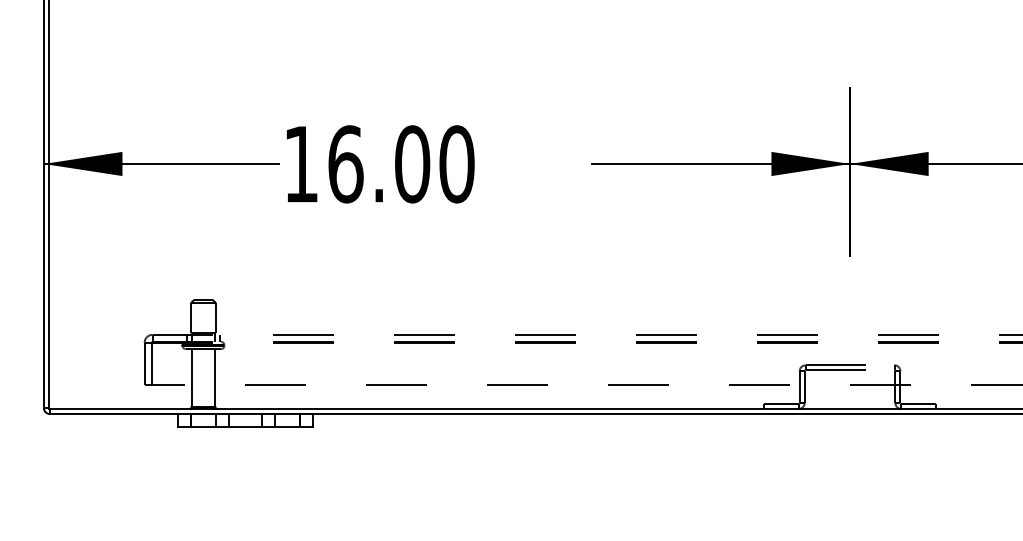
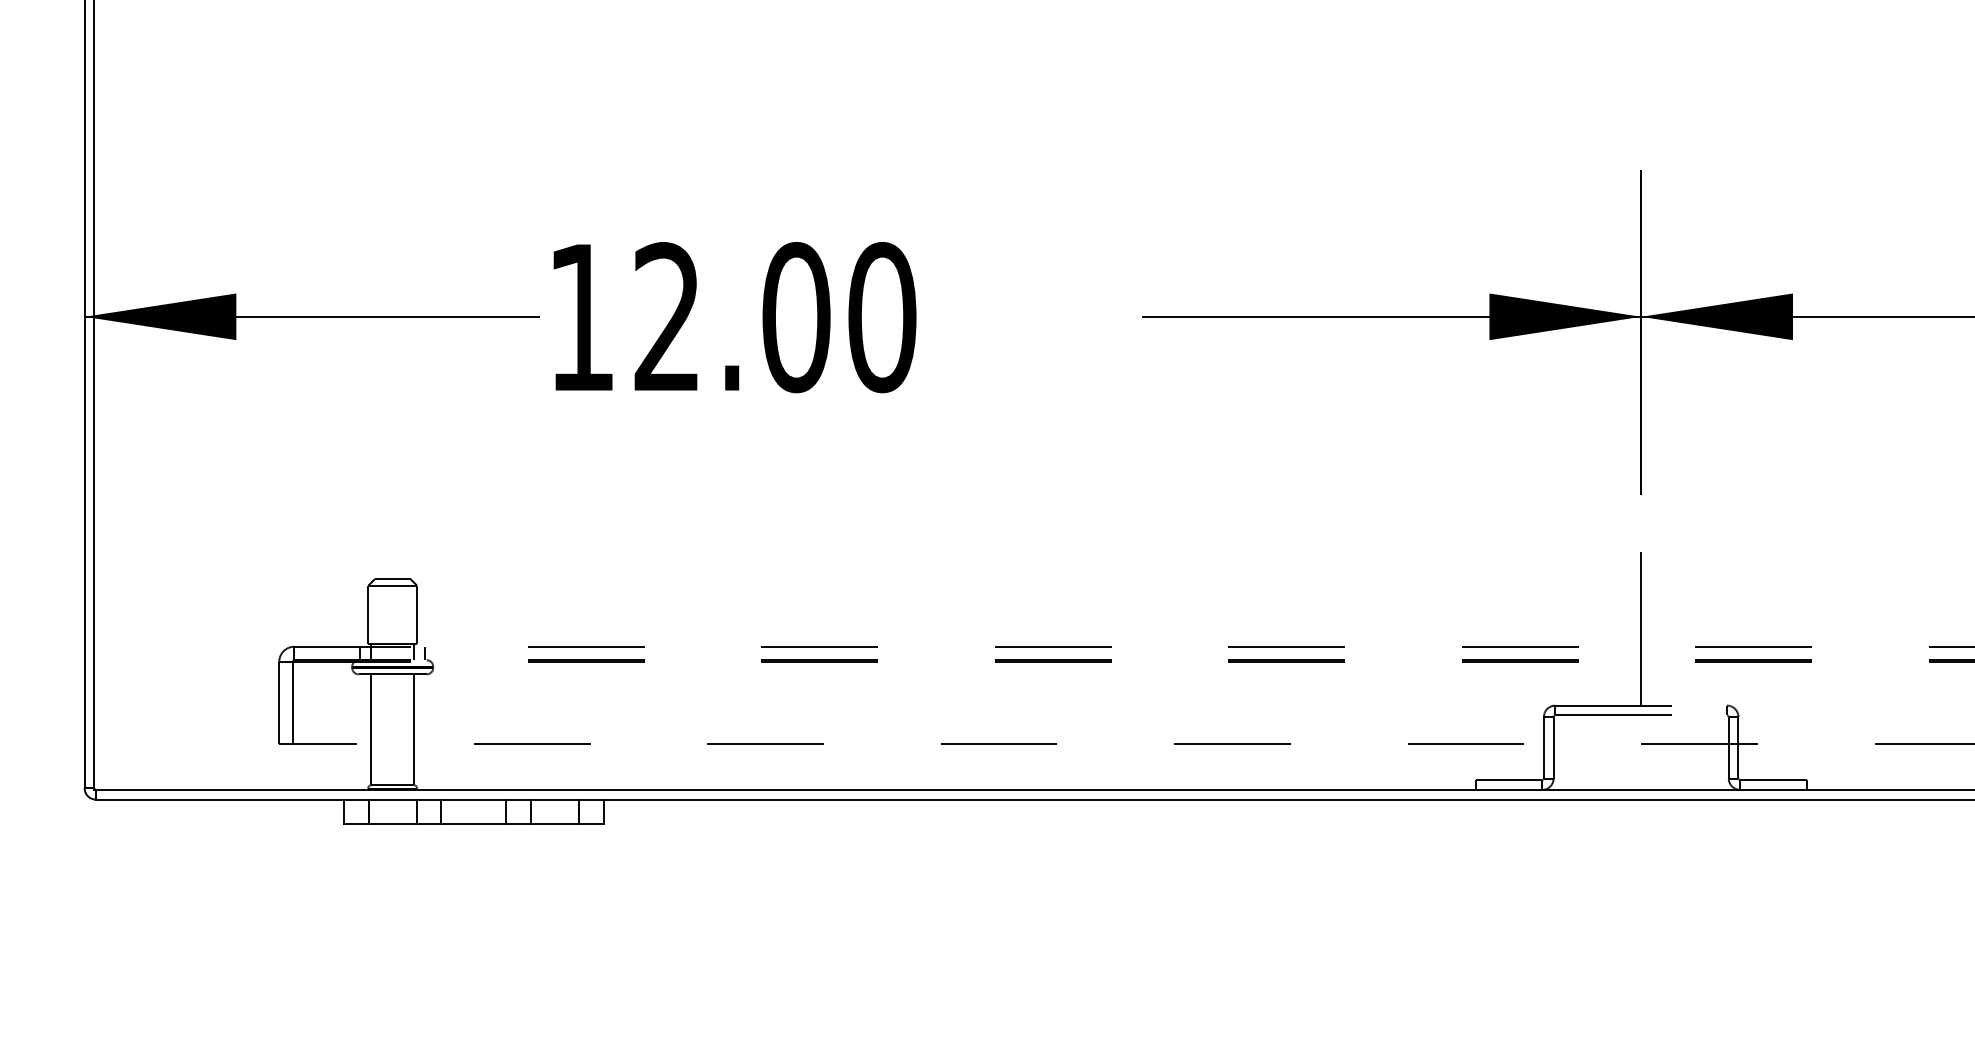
text: (345, 164) -> (666, 317), 16.00 -> 12.00
line: (850, 325) -> (1642, 628), added

